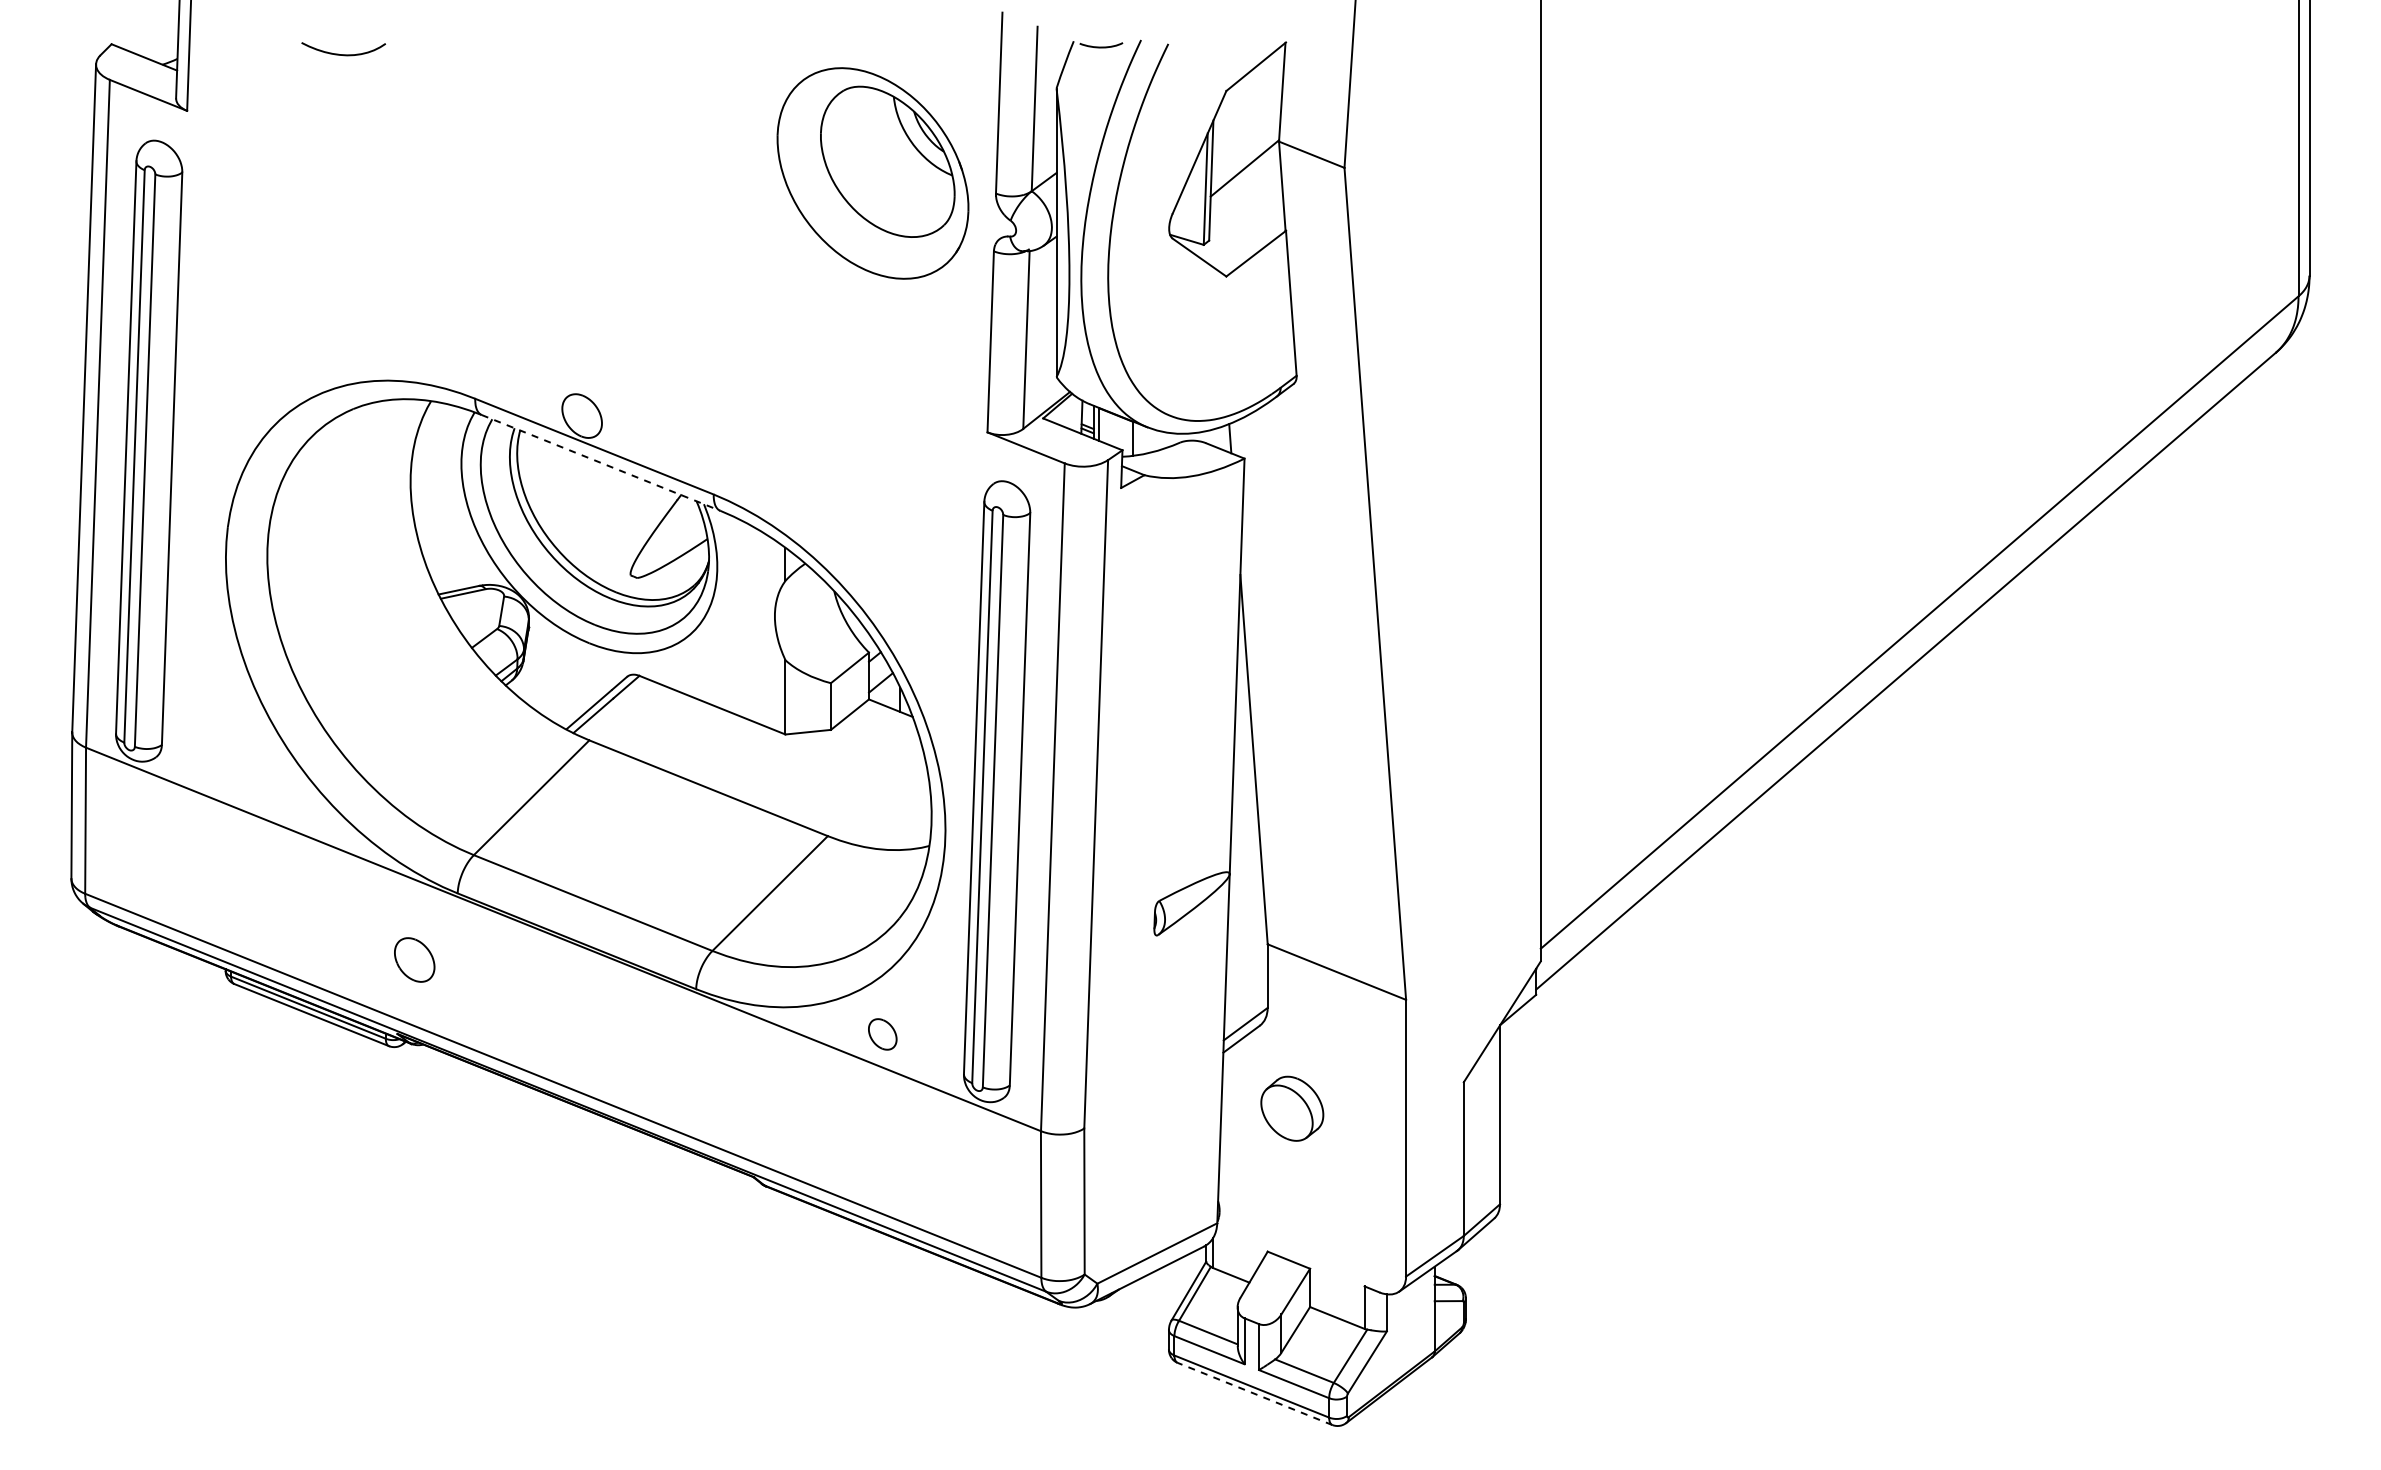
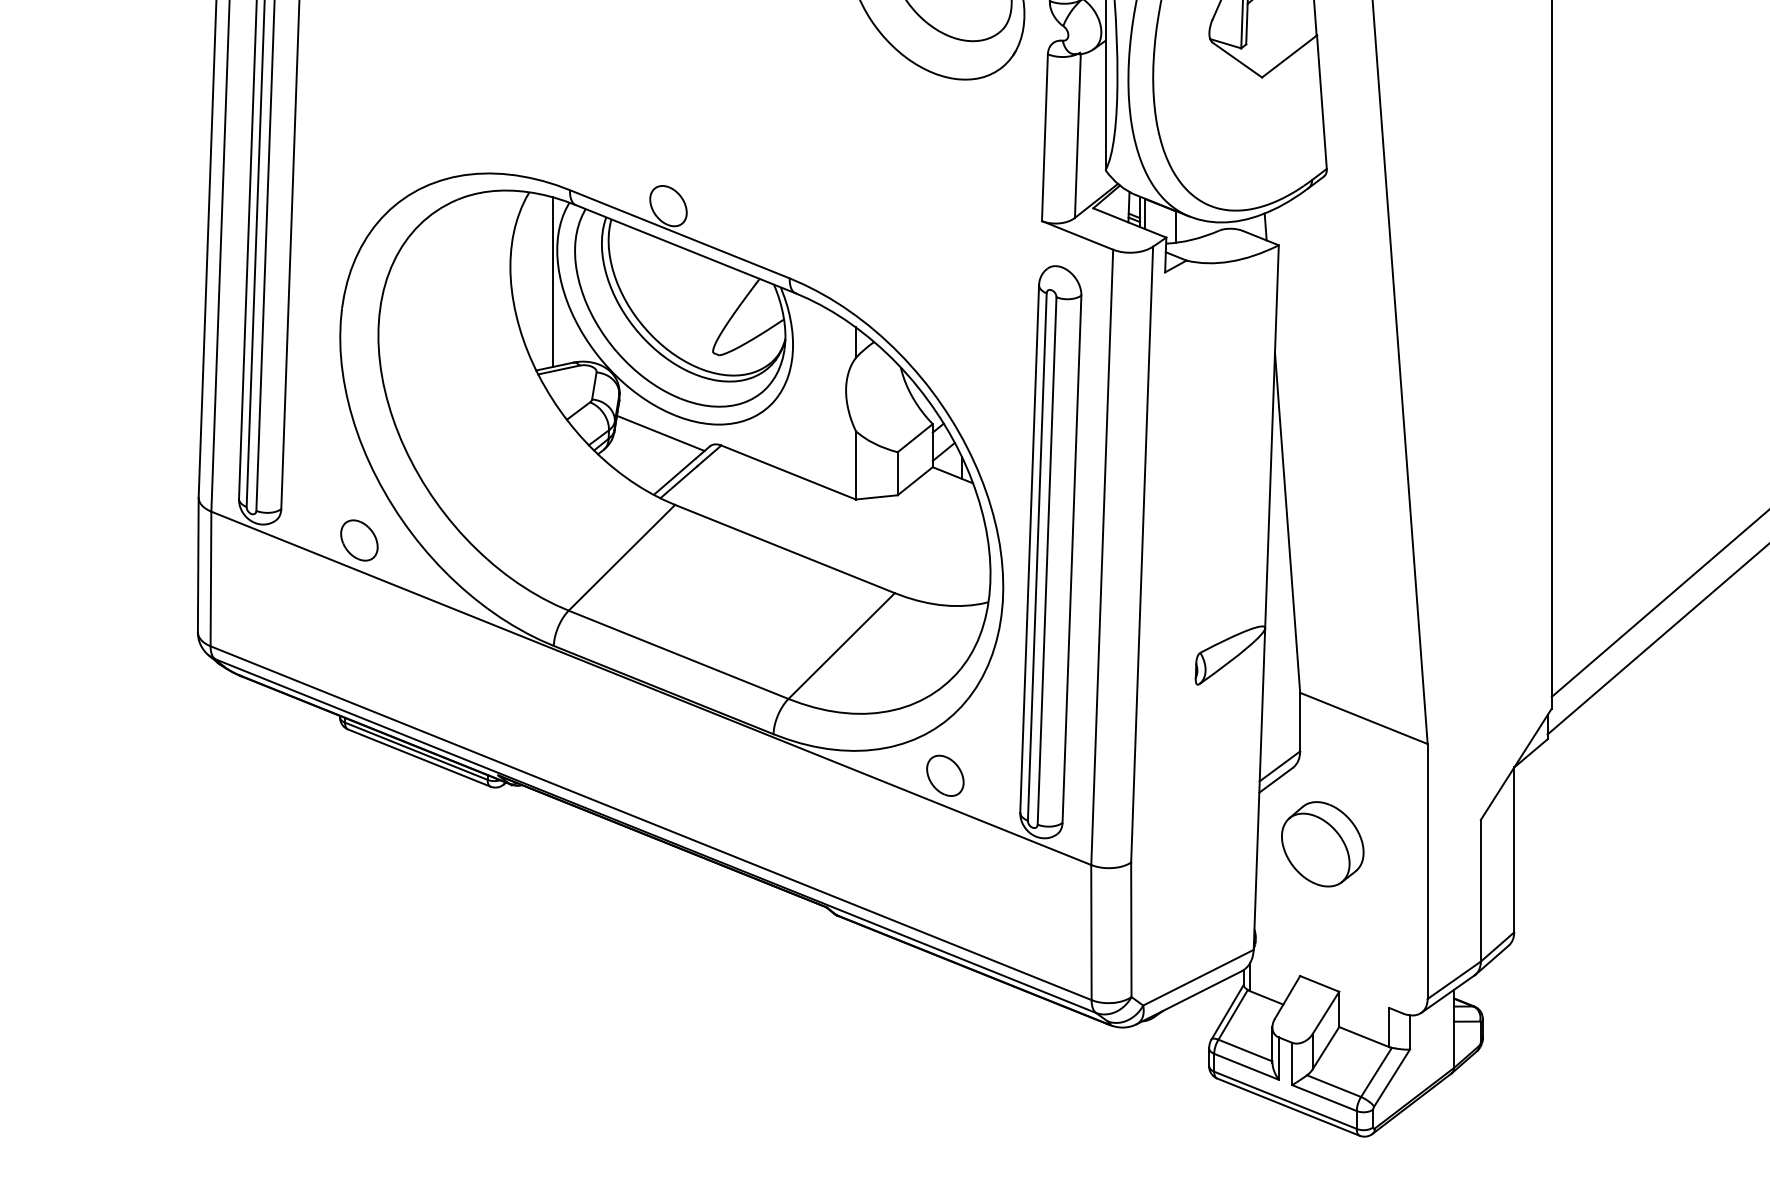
line: (600, 462) -> (685, 248), dashed -> solid
line: (456, 498) -> (552, 282), added
line: (573, 662) -> (660, 433), added
part: (414, 959) -> (359, 540), moved
part: (882, 1034) -> (945, 775), size x1.43
part: (1292, 1108) -> (1323, 844), size x1.43
line: (1254, 1393) -> (1287, 1106), dashed -> solid

